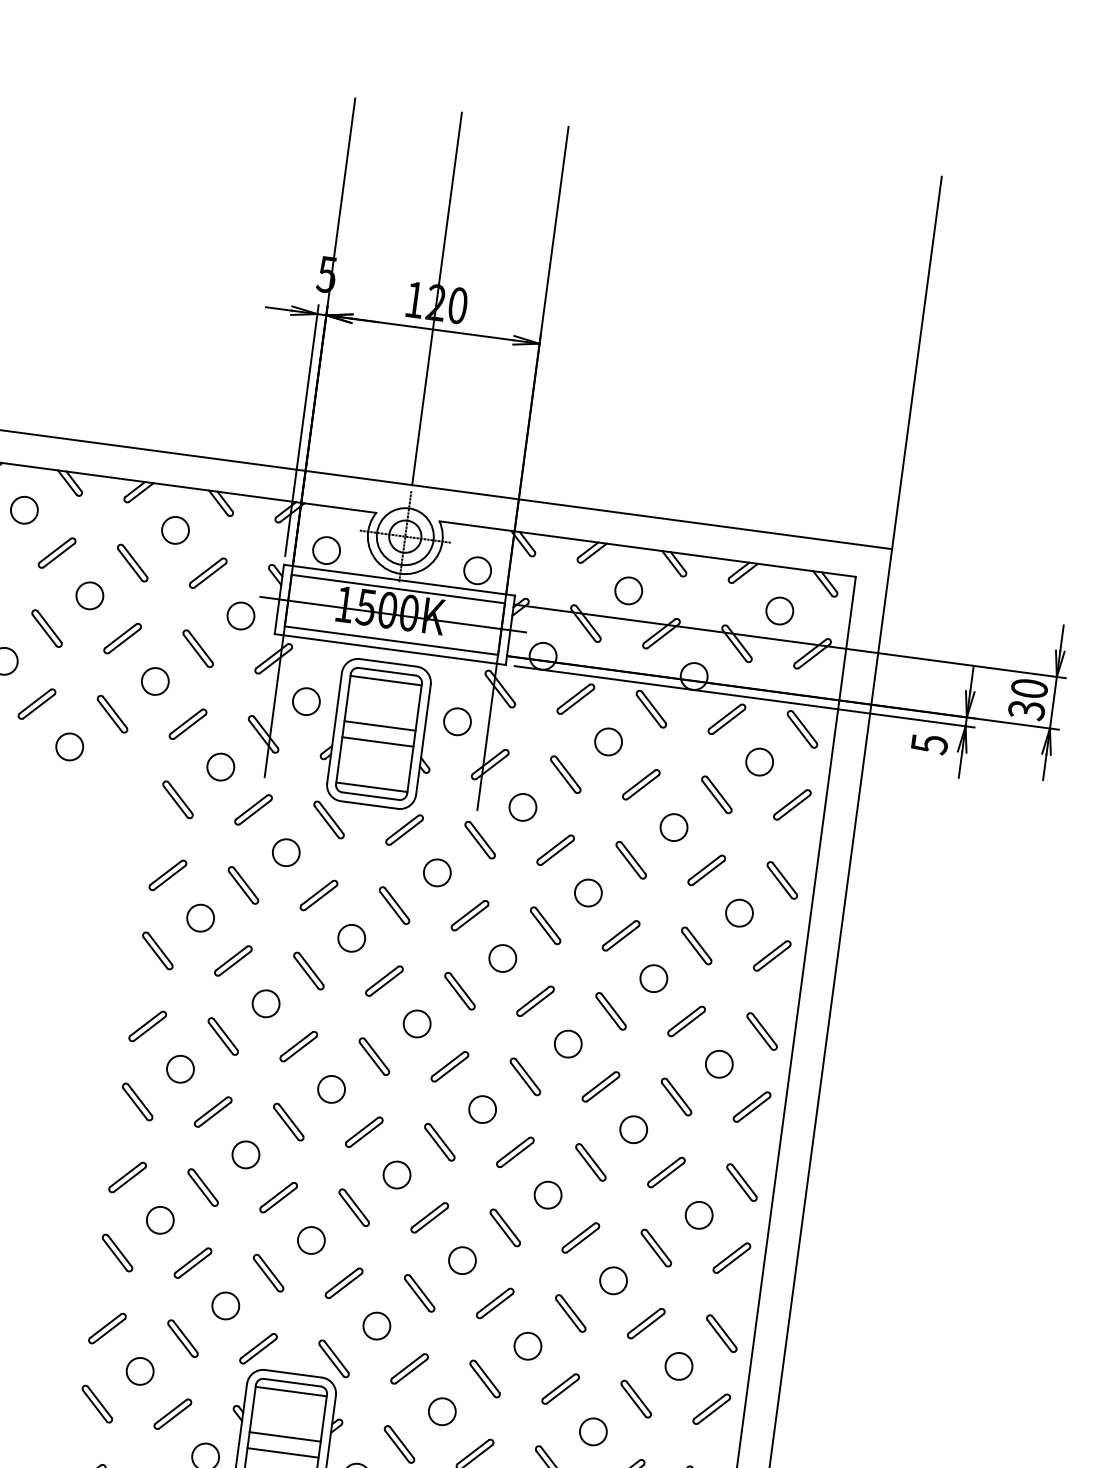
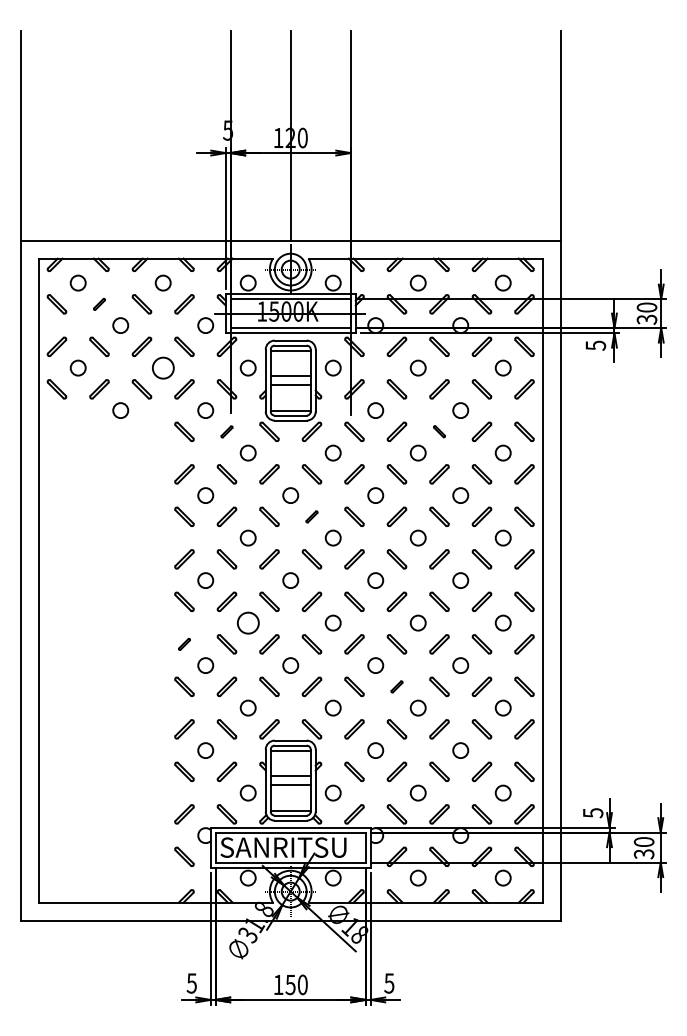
part: (57, 553) -> (99, 304), size x0.6
circle: (154, 680) -> (162, 367), size x1.4
part: (252, 809) -> (226, 431), size x0.6
part: (631, 859) -> (439, 431), size x0.6
part: (383, 980) -> (311, 516), size x0.6
circle: (244, 1153) -> (247, 622), size x1.4
part: (127, 1177) -> (184, 644), size x0.6
part: (494, 1302) -> (396, 686), size x0.6

